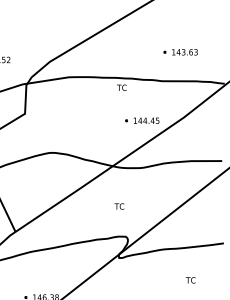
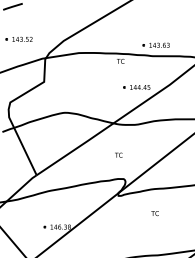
part: (179, 51) -> (155, 44), moved
text: (189, 280) -> (154, 213), moved

